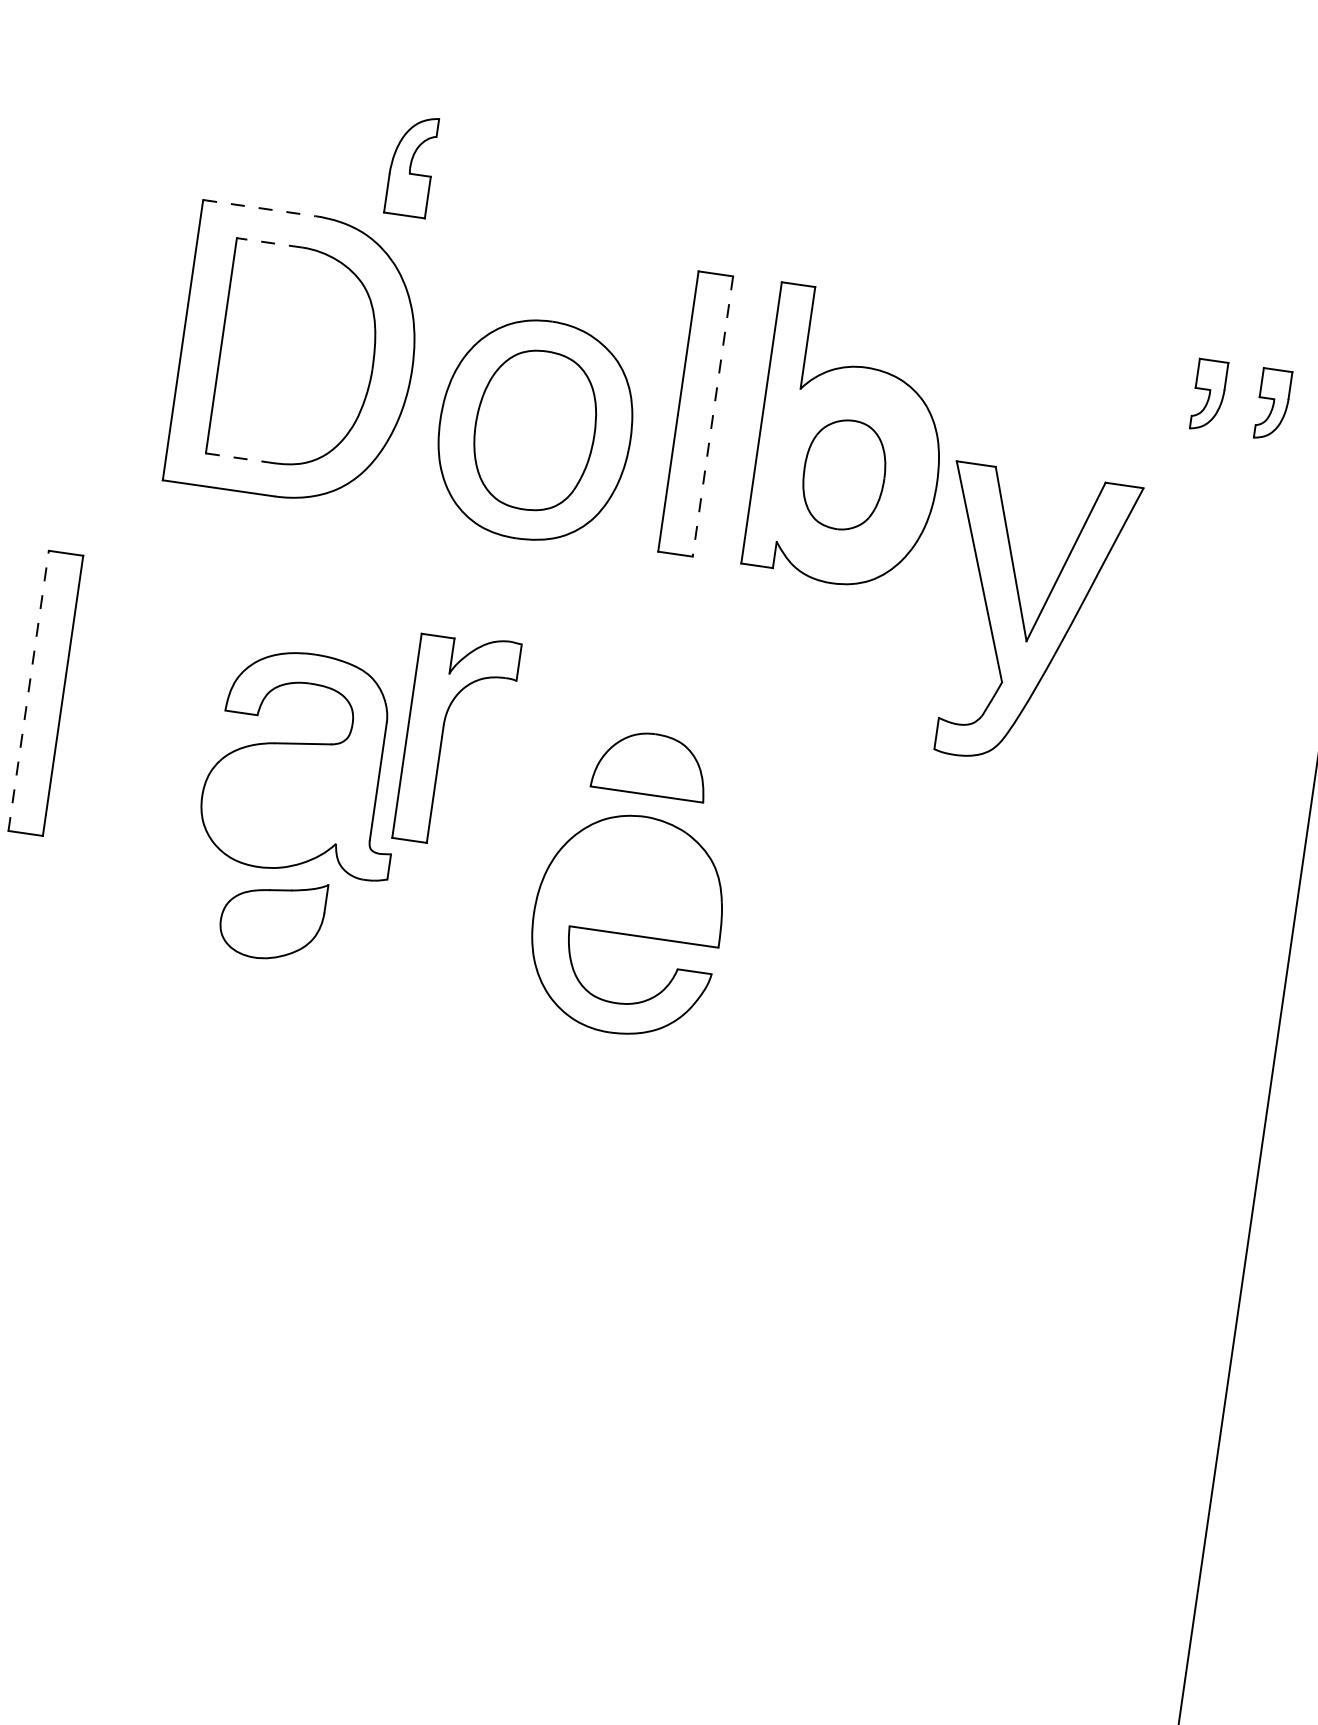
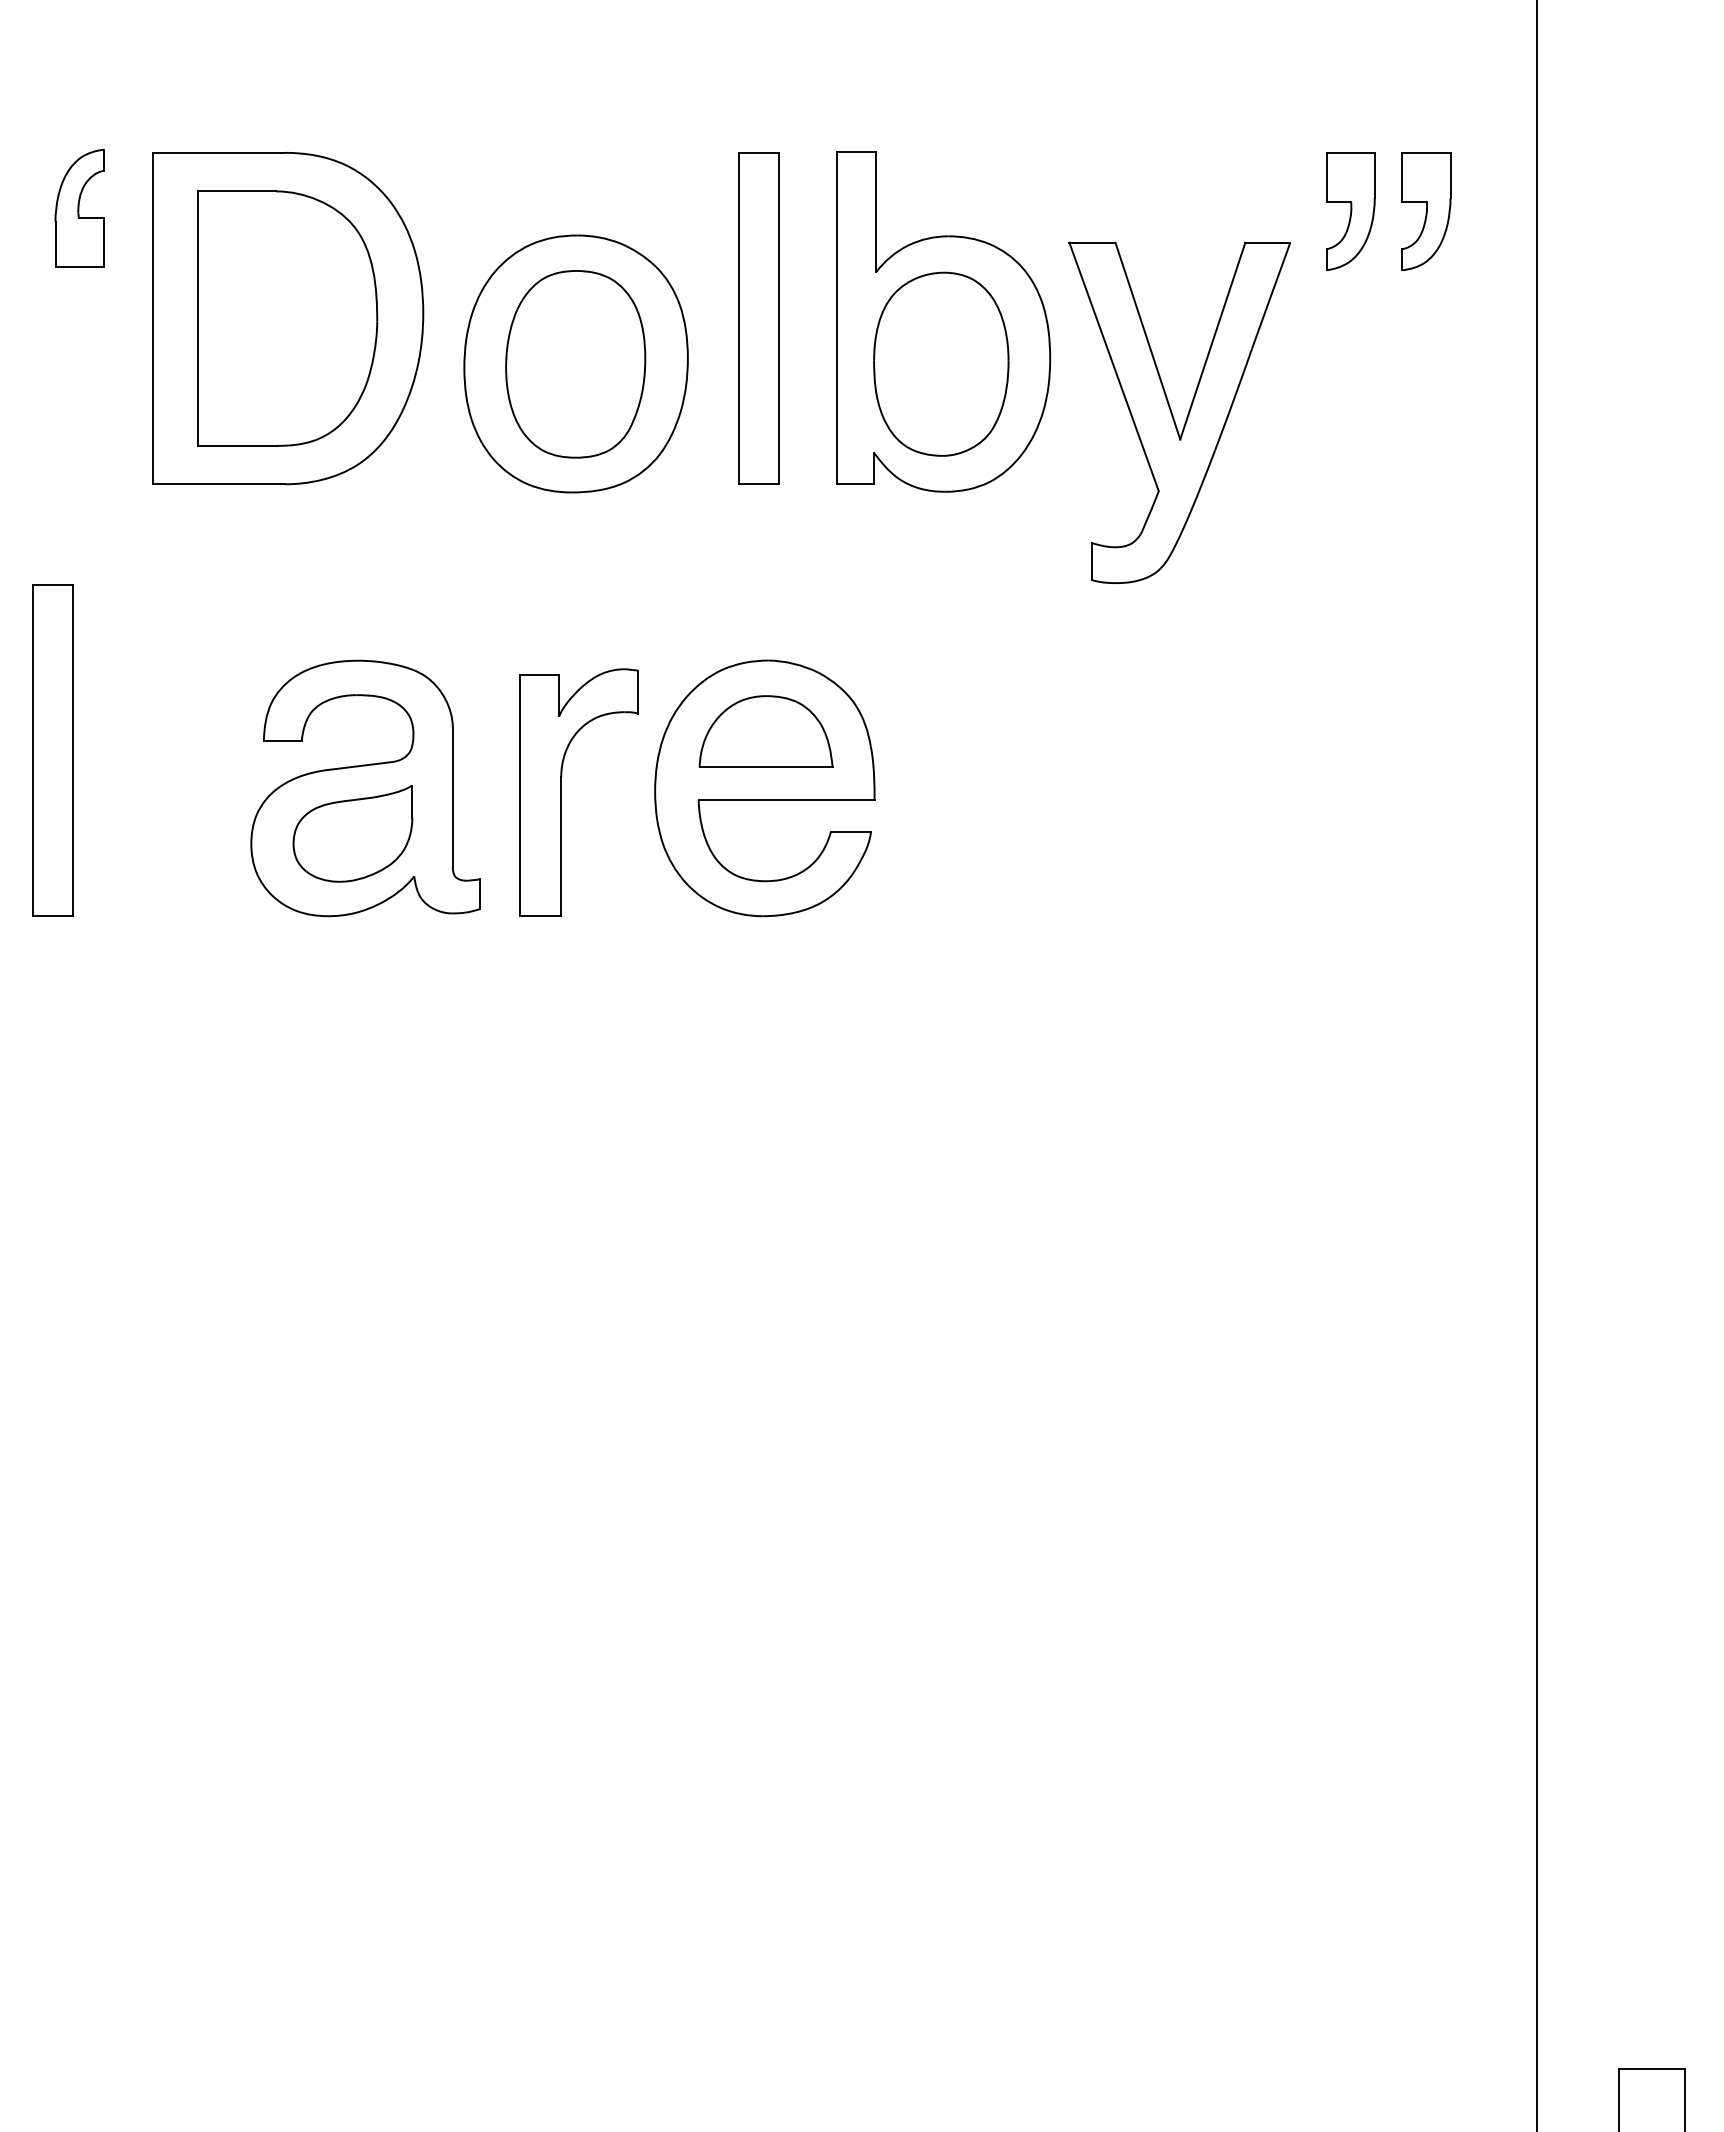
part: (411, 165) -> (79, 208), moved
line: (259, 207) -> (219, 152), dashed -> solid
line: (270, 243) -> (237, 191), dashed -> solid
part: (1208, 395) -> (1350, 211), size x1.43
part: (1273, 404) -> (1426, 211), size x1.43
line: (712, 416) -> (779, 318), dashed -> solid
line: (239, 457) -> (237, 445), dashed -> solid
part: (844, 474) -> (941, 363), size x1.43
part: (1023, 620) -> (1173, 415), moved
line: (28, 690) -> (32, 750), dashed -> solid
part: (442, 738) -> (561, 792), moved
part: (271, 918) -> (352, 833), moved
part: (626, 924) -> (764, 788), moved

